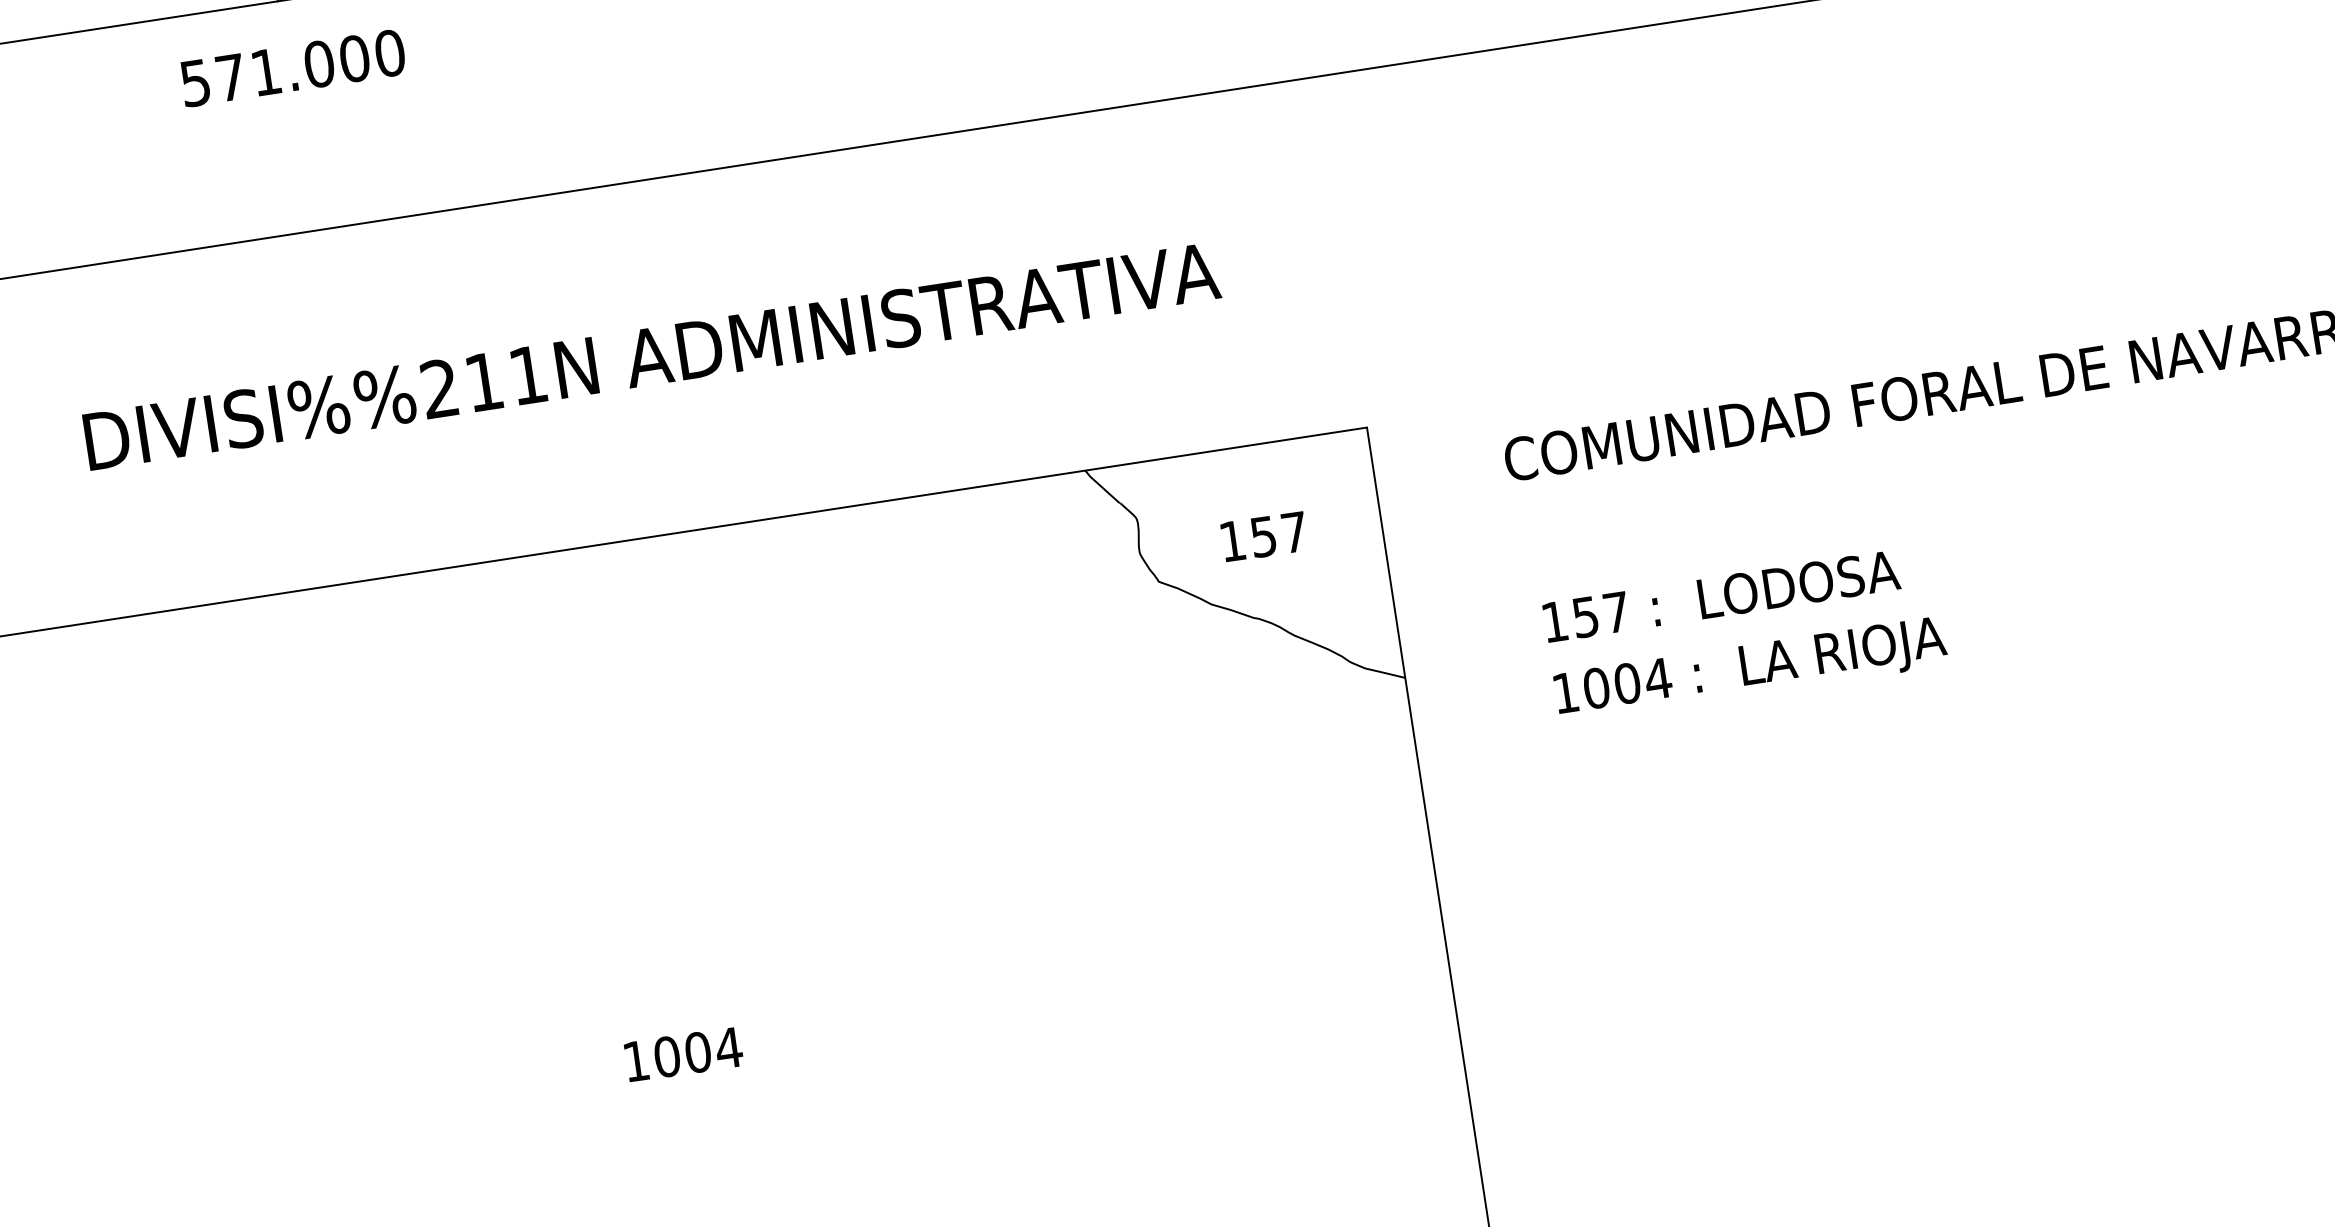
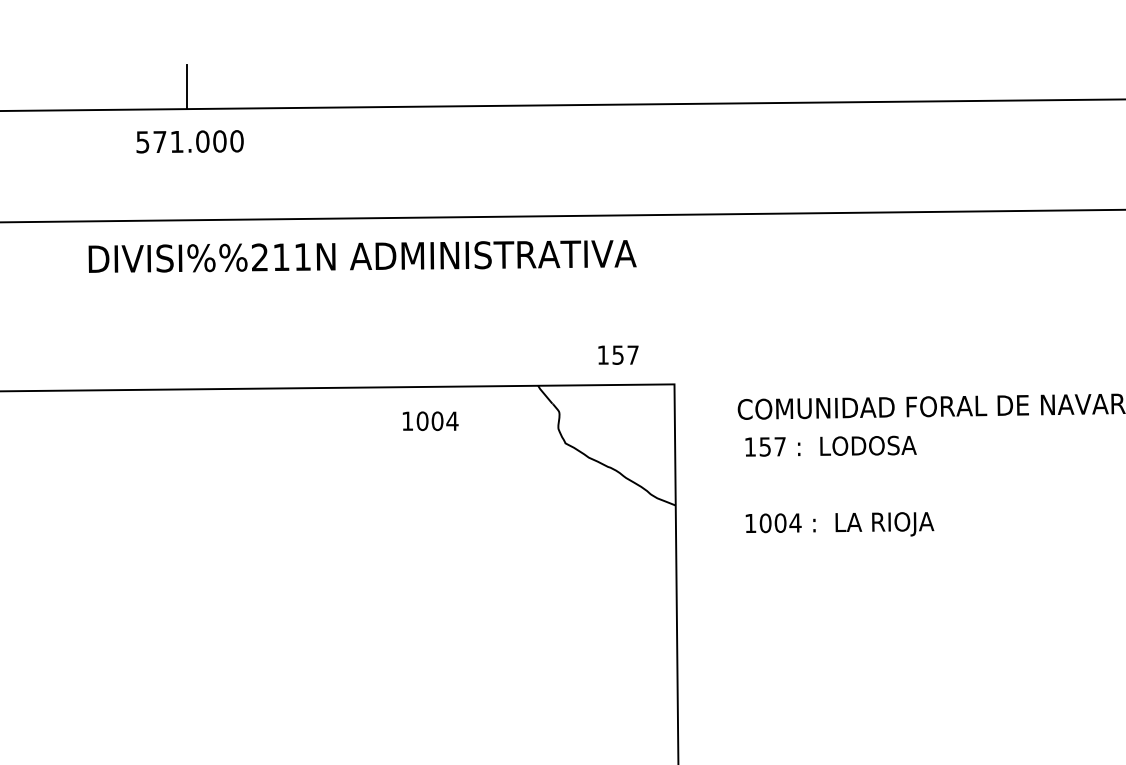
text: (651, 356) -> (362, 256), moved
text: (1264, 535) -> (618, 354), moved
text: (1720, 595) -> (830, 445), moved
text: (683, 1052) -> (430, 420), moved

